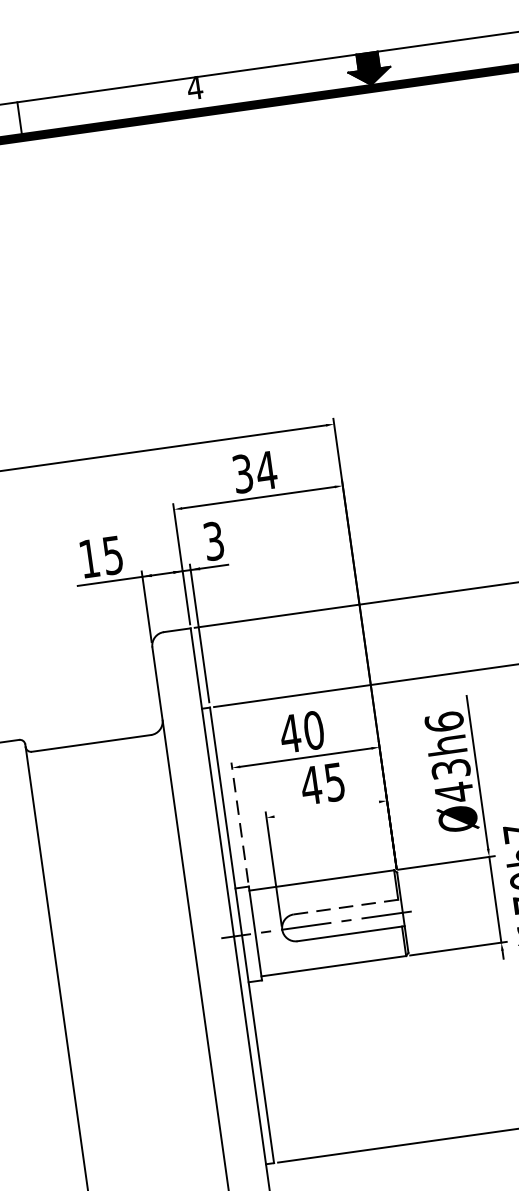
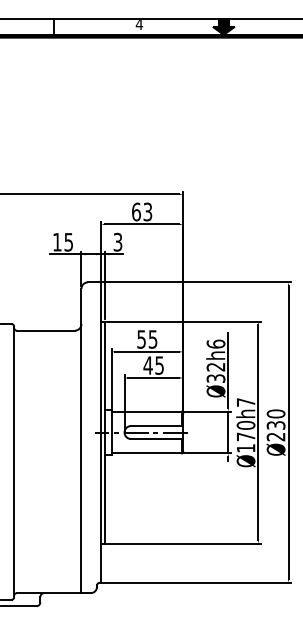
text: (255, 471) -> (142, 211), 34 -> 63
text: (300, 732) -> (146, 339), 40 -> 55
text: (451, 780) -> (215, 372), Ø43h6 -> Ø32h6
line: (325, 808) -> (153, 377), added
line: (239, 822) -> (111, 378), dashed -> solid
line: (348, 907) -> (157, 426), dashed -> solid

